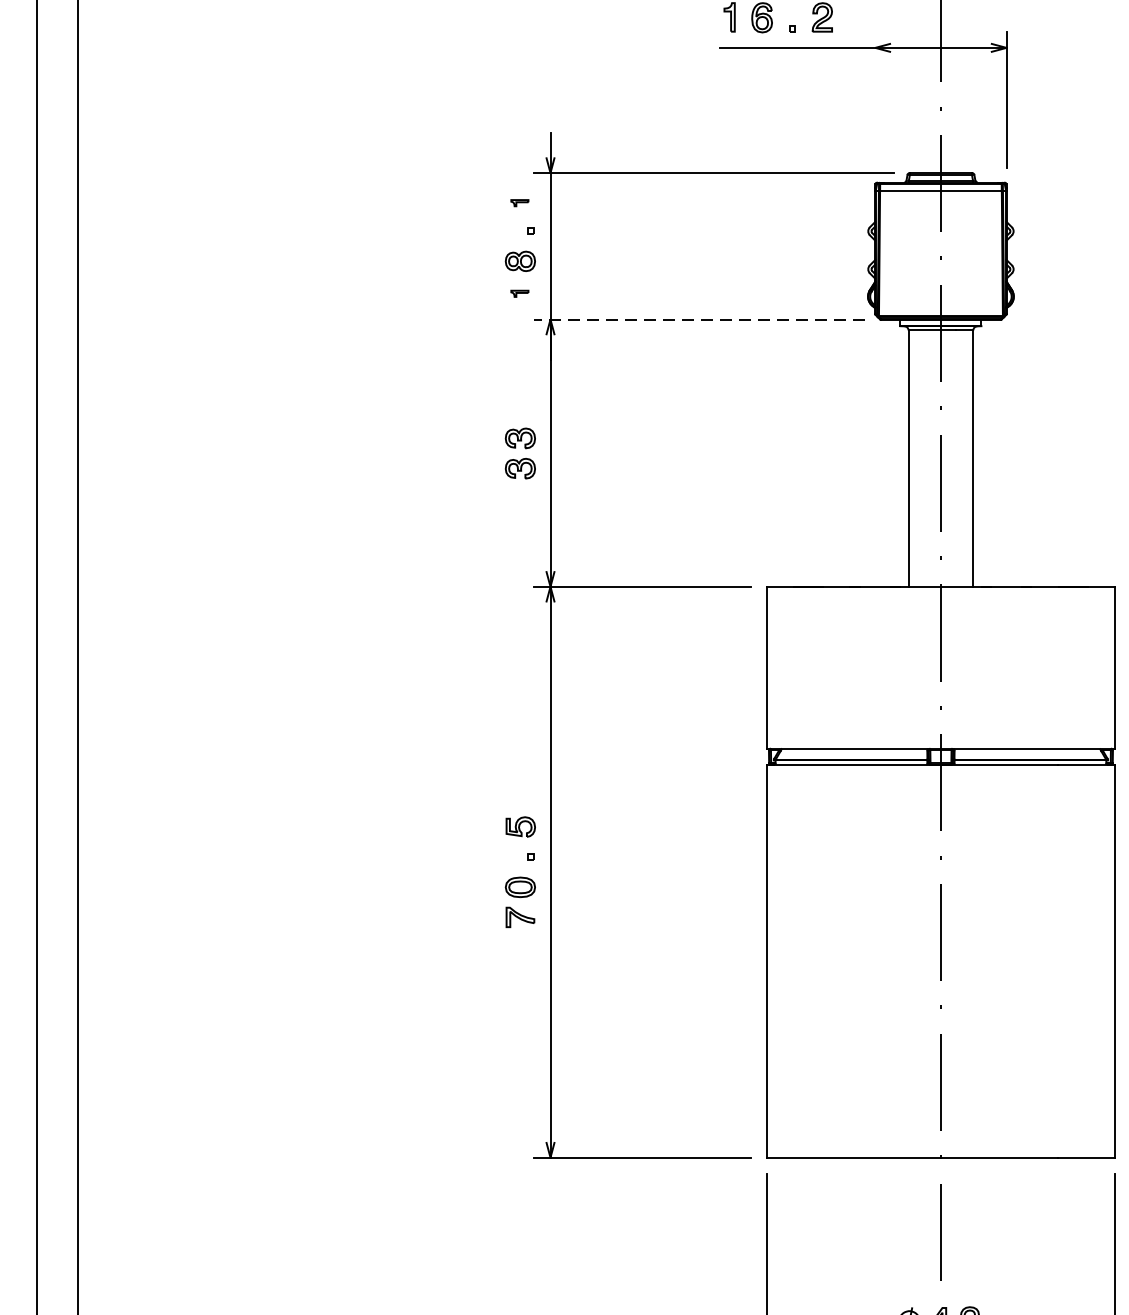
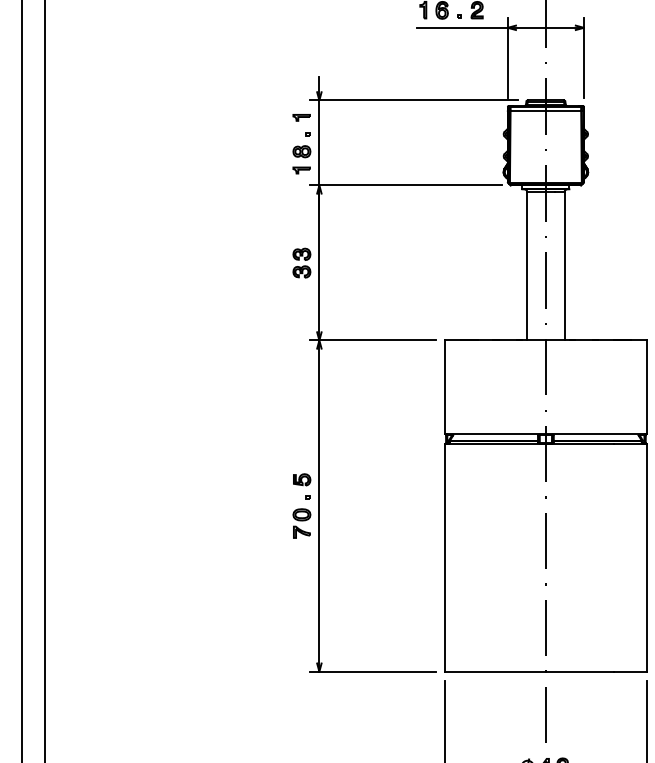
line: (874, 99) -> (507, 57), added
part: (519, 202) -> (301, 117), size x1.67
part: (519, 293) -> (301, 170), size x1.67
line: (698, 319) -> (405, 185), dashed -> solid

